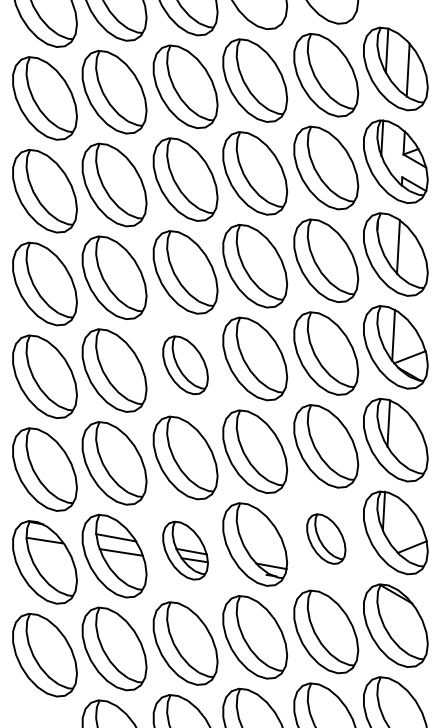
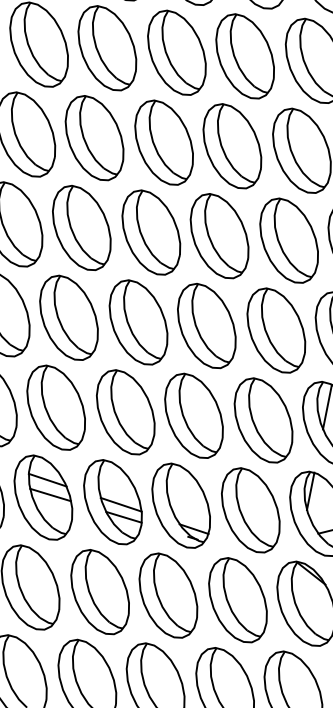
part: (185, 365) -> (138, 322), size x1.43
part: (326, 538) -> (251, 509), size x1.67
part: (185, 550) -> (113, 501), size x1.43

